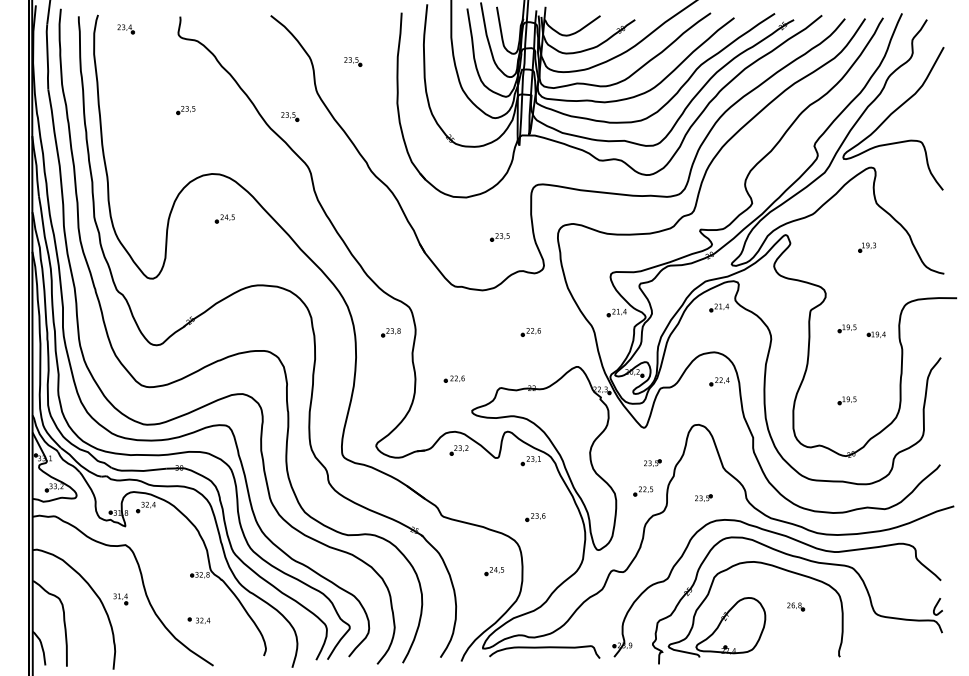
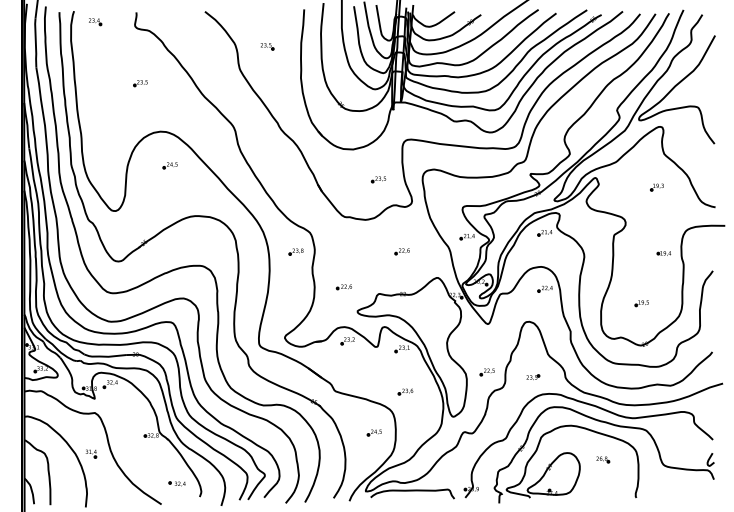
part: (290, 116) -> (219, 88), removed
part: (846, 328) -> (641, 248), removed
part: (652, 462) -> (494, 350), removed
part: (198, 620) -> (176, 483), moved

